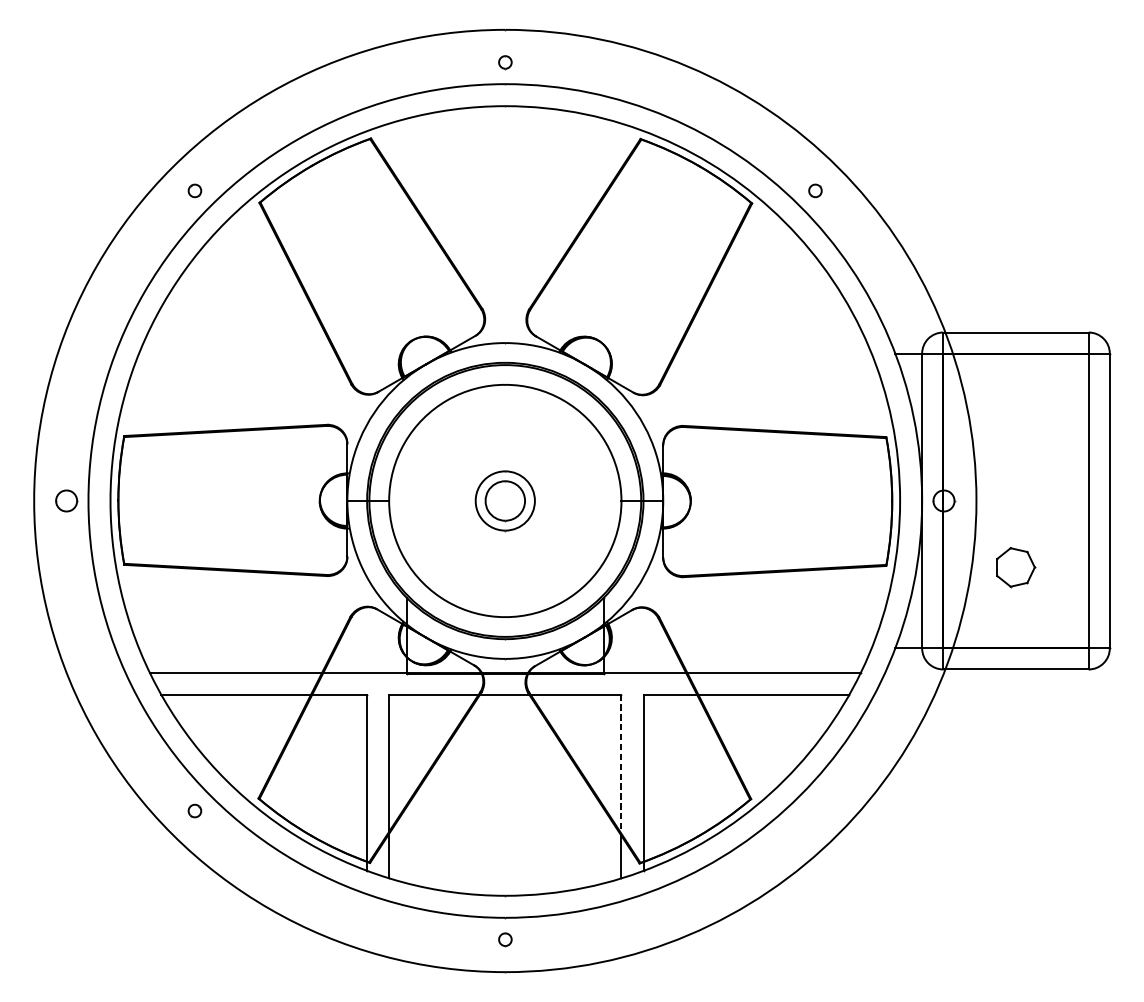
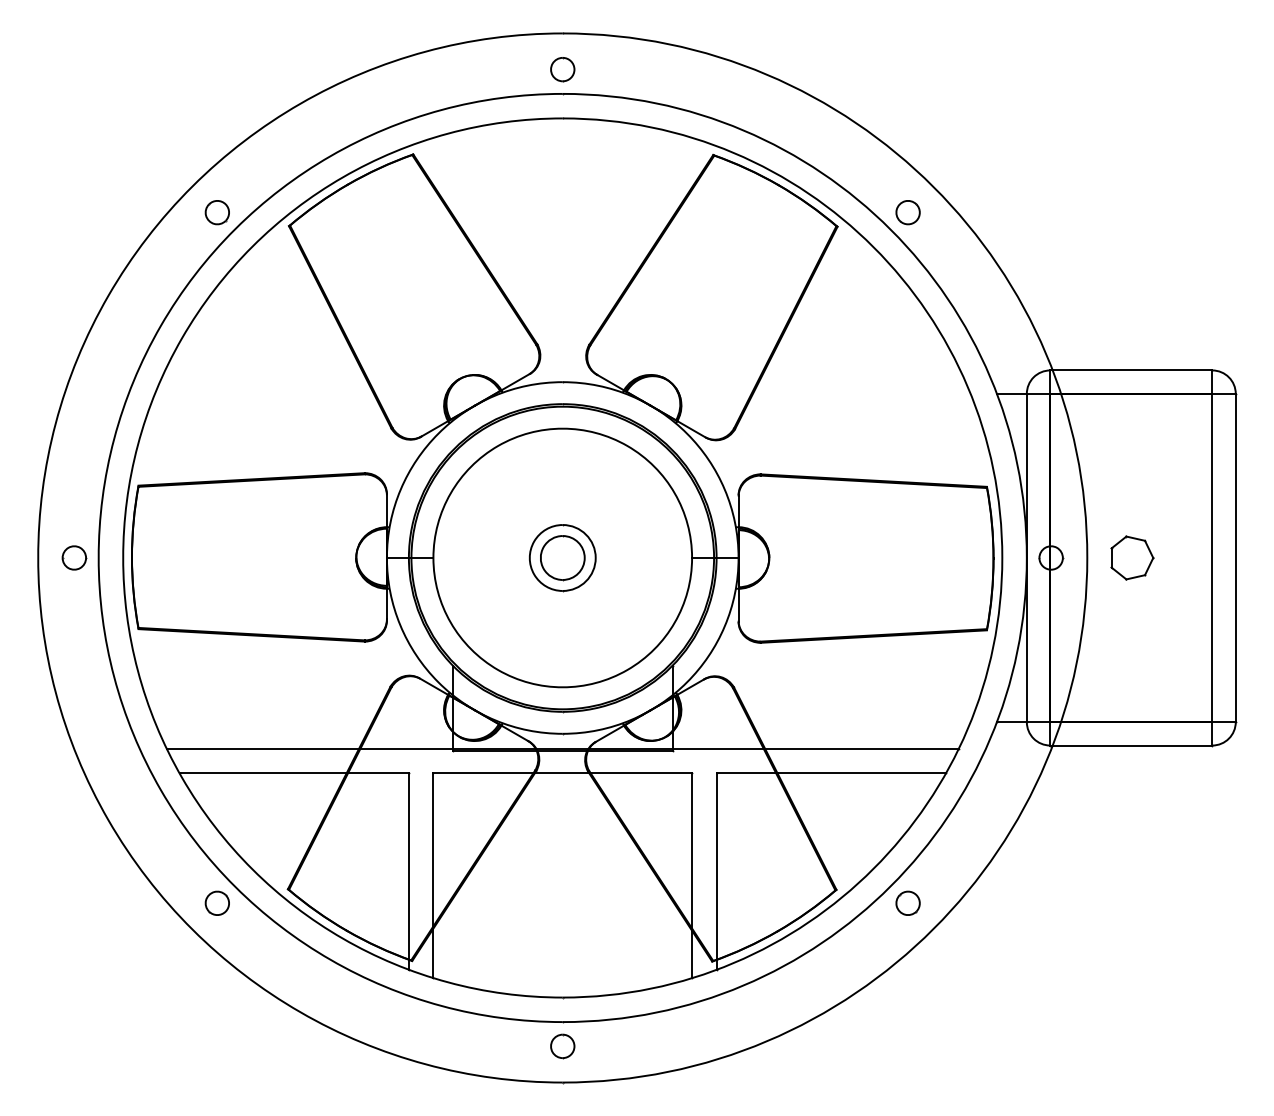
part: (505, 62) -> (562, 69), size x1.67
part: (194, 190) -> (216, 212), size x1.67
part: (814, 190) -> (907, 212), size x1.67
part: (1016, 567) -> (1132, 557), moved
line: (621, 765) -> (692, 852), dashed -> solid
part: (194, 810) -> (216, 902), size x1.67
part: (814, 810) -> (907, 902), added
part: (505, 939) -> (562, 1046), size x1.67

